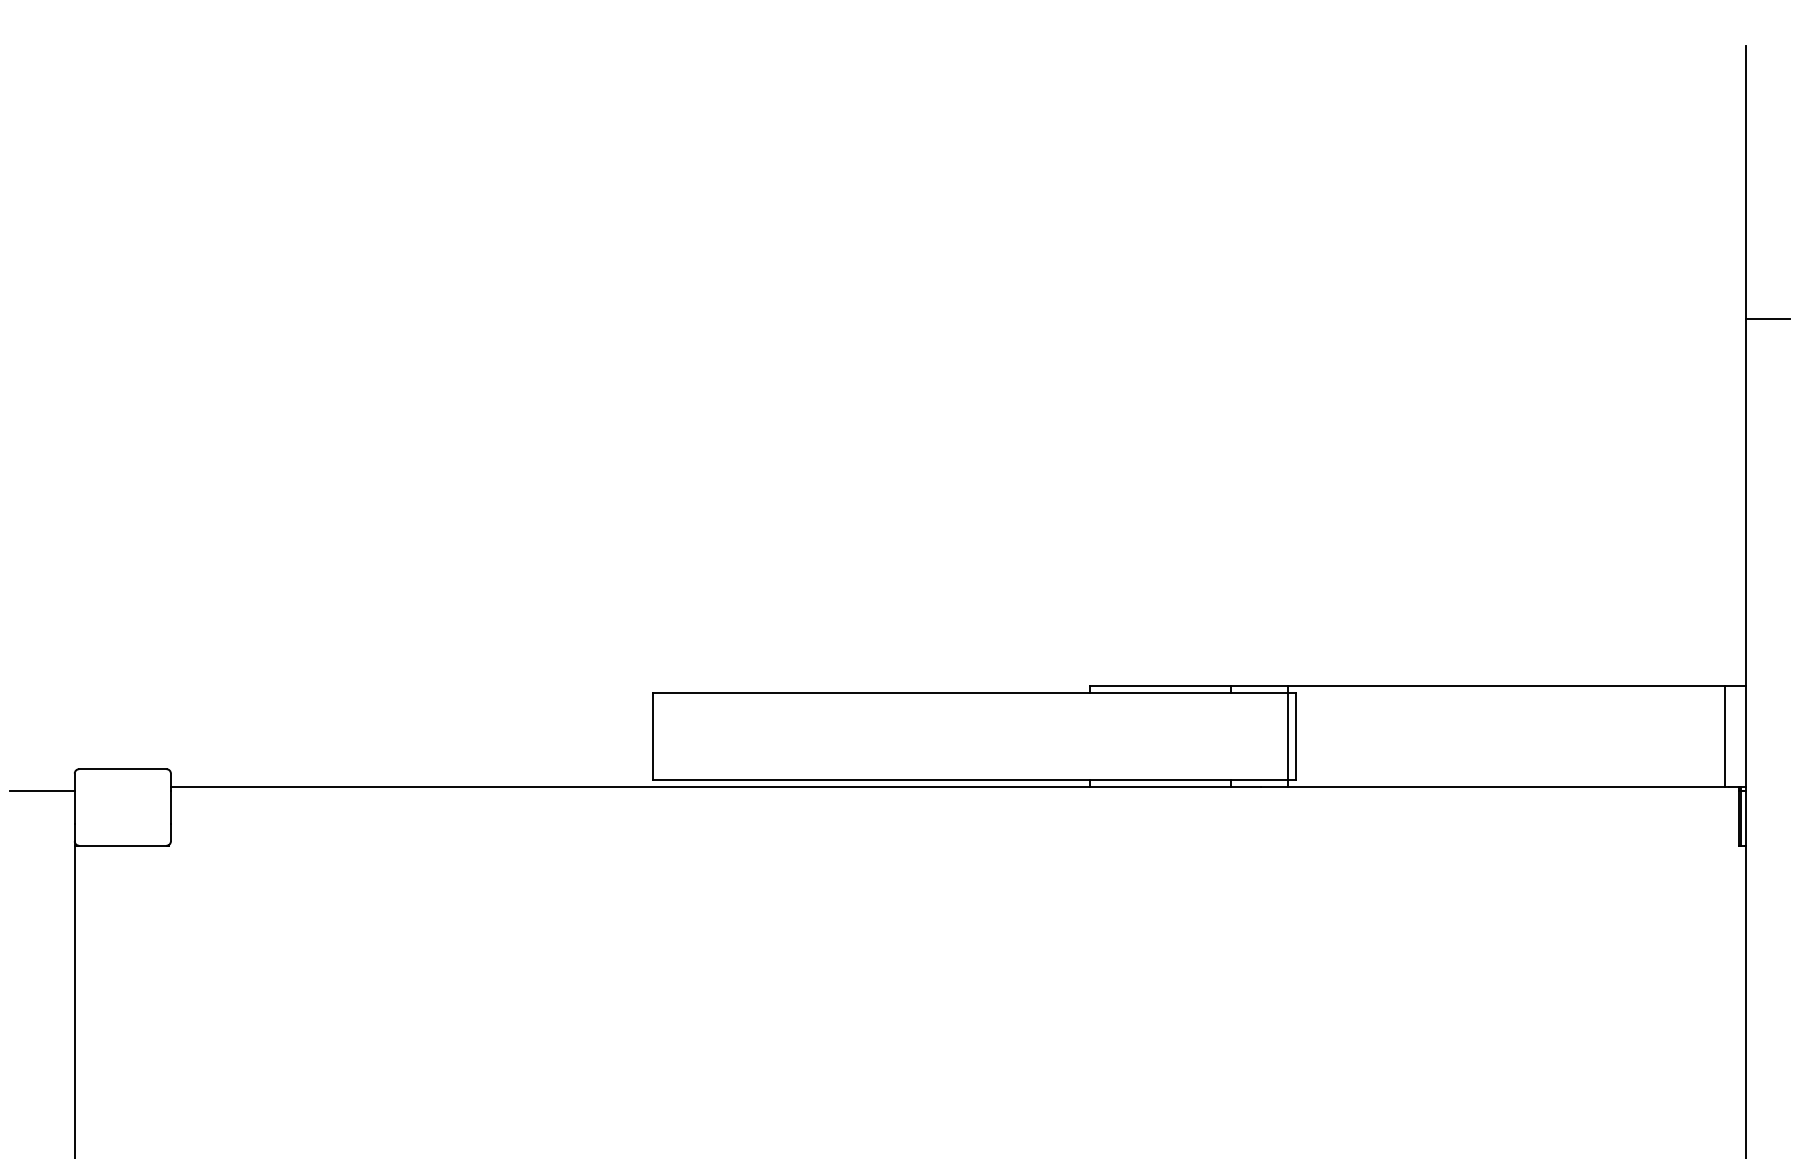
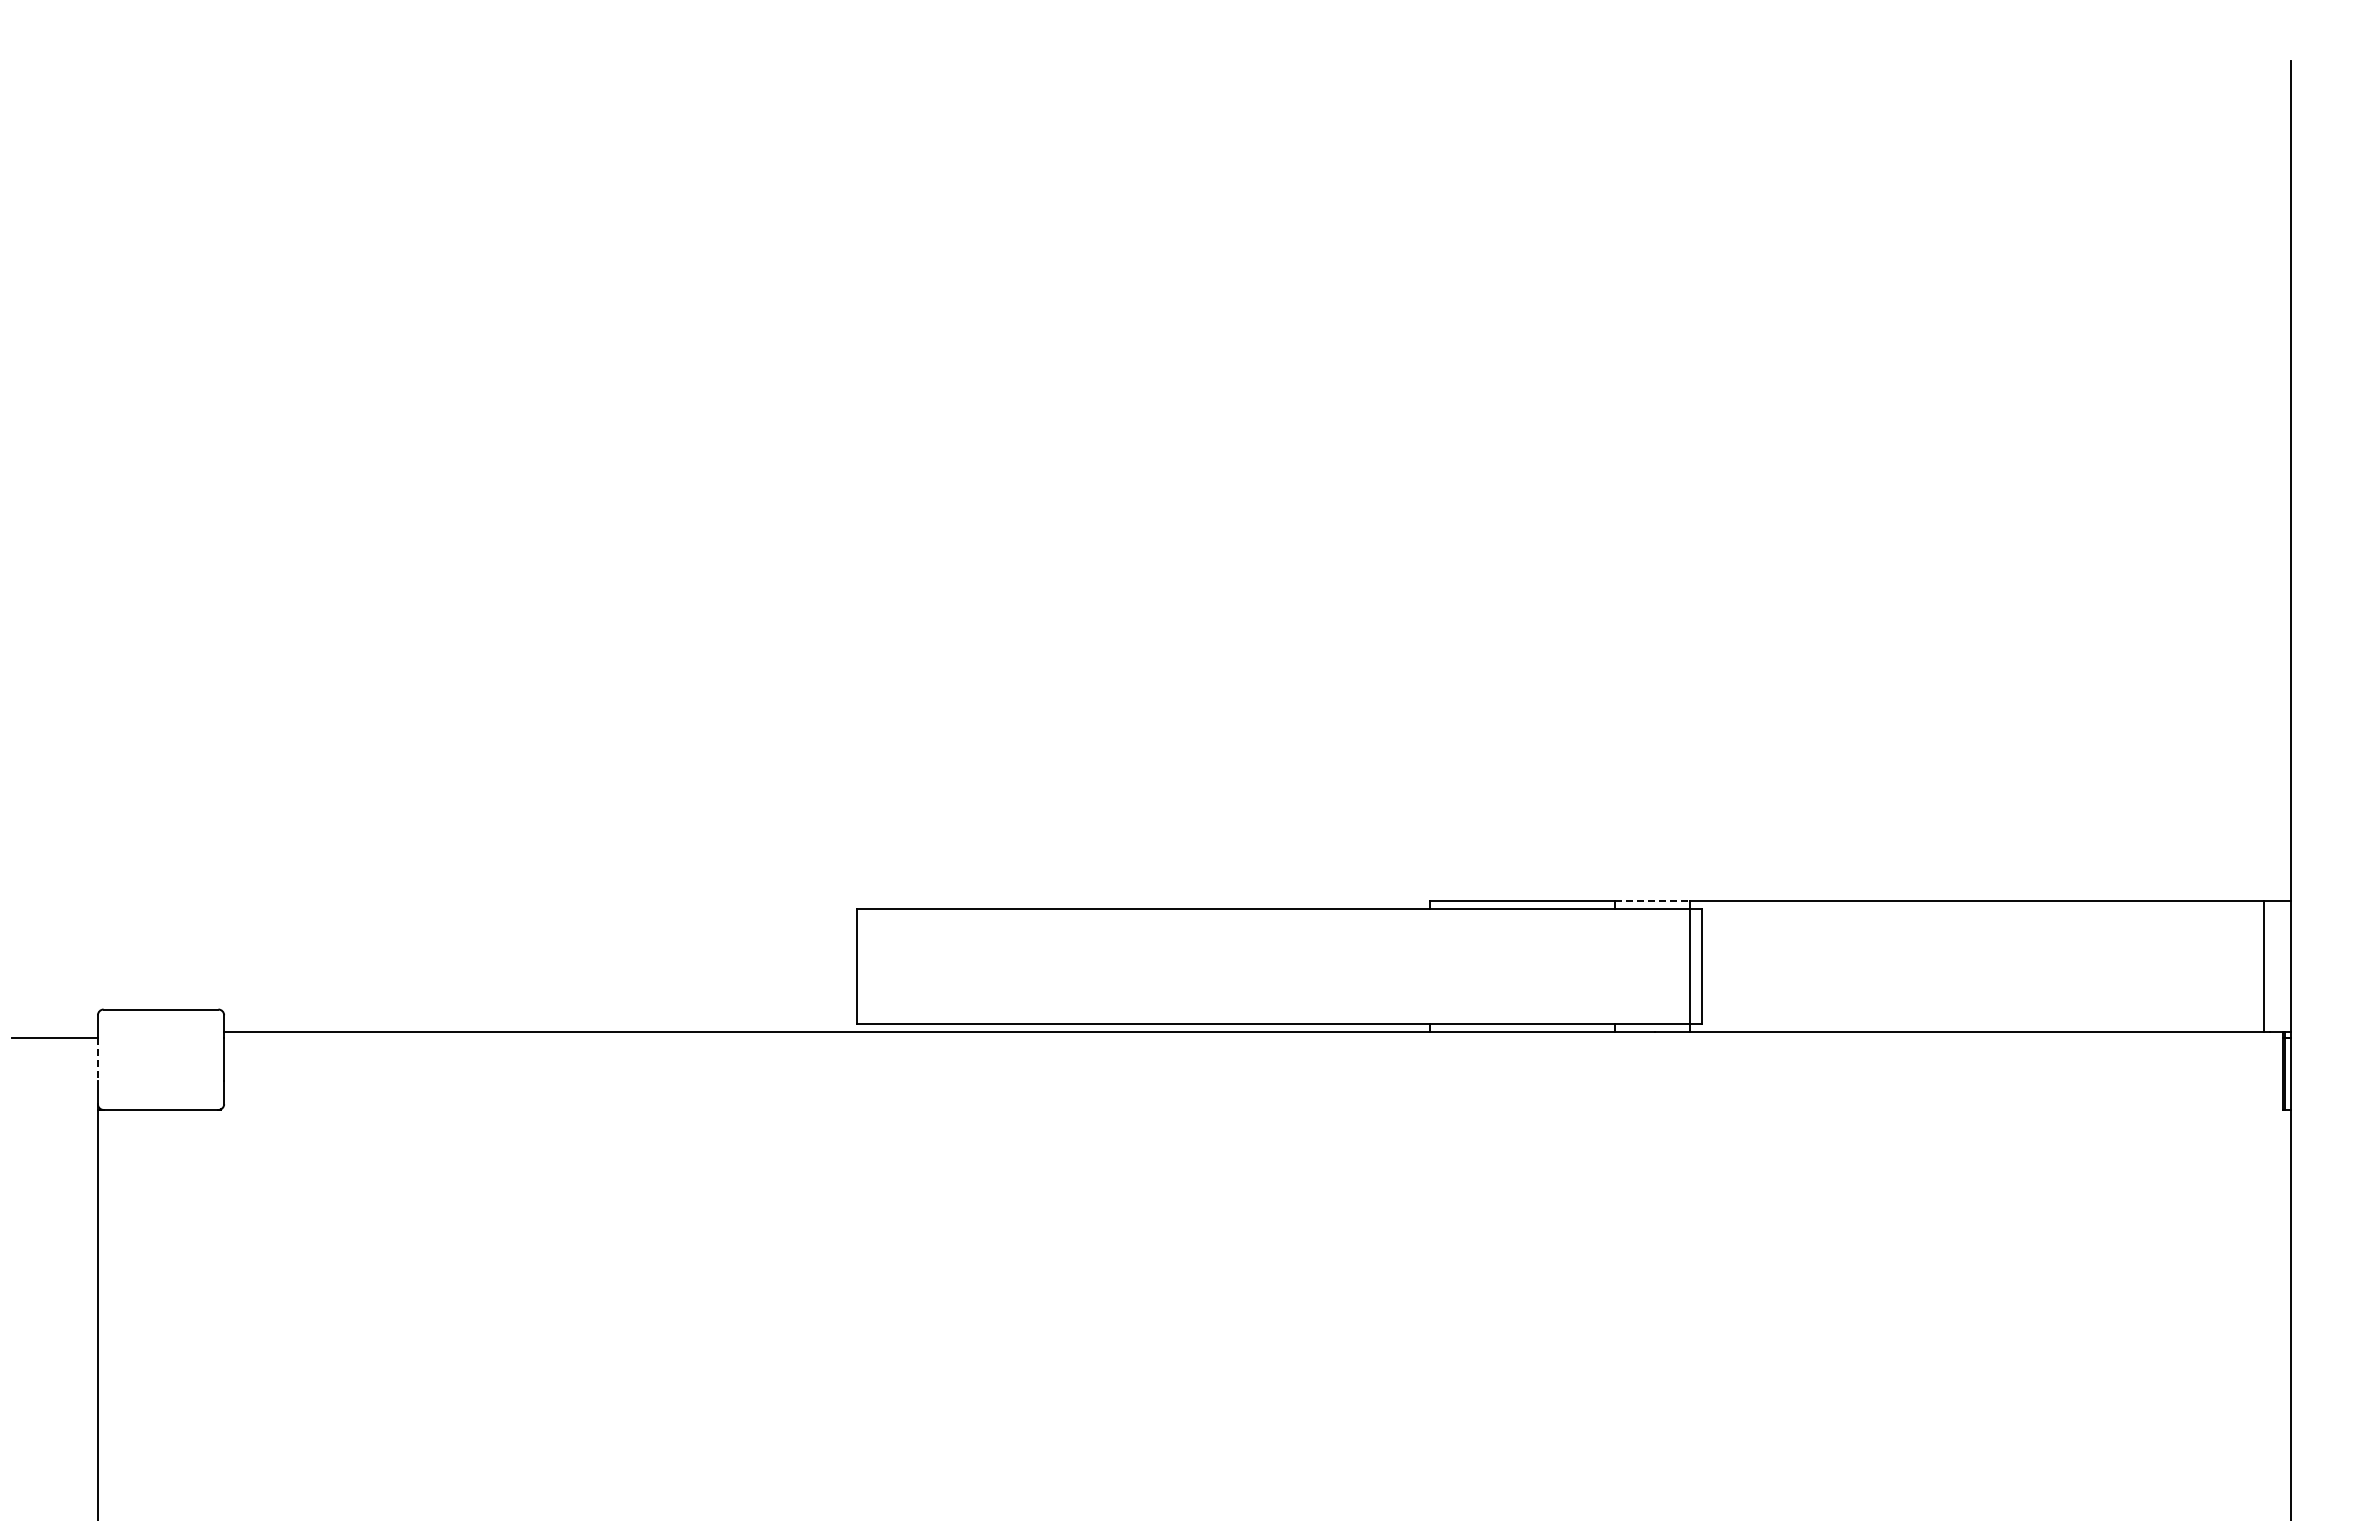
line: (1767, 318) -> (2320, 417), removed
line: (1259, 686) -> (1653, 900), solid -> dashed
line: (74, 807) -> (97, 1059), solid -> dashed

